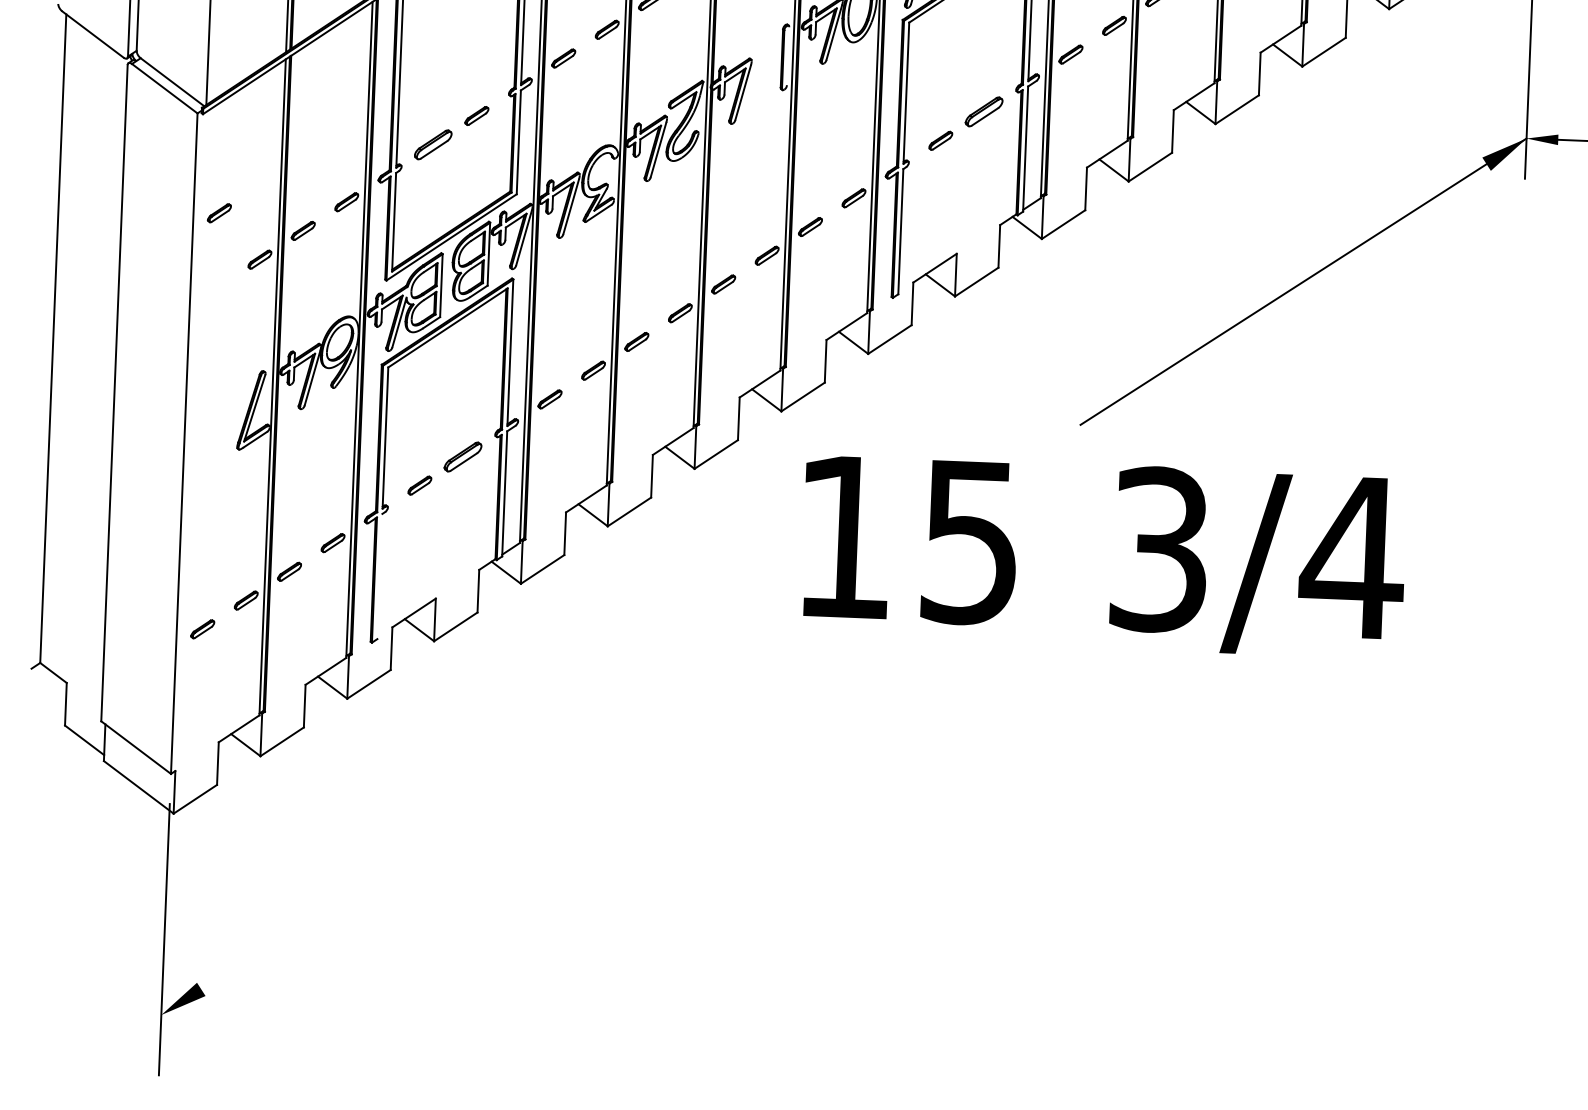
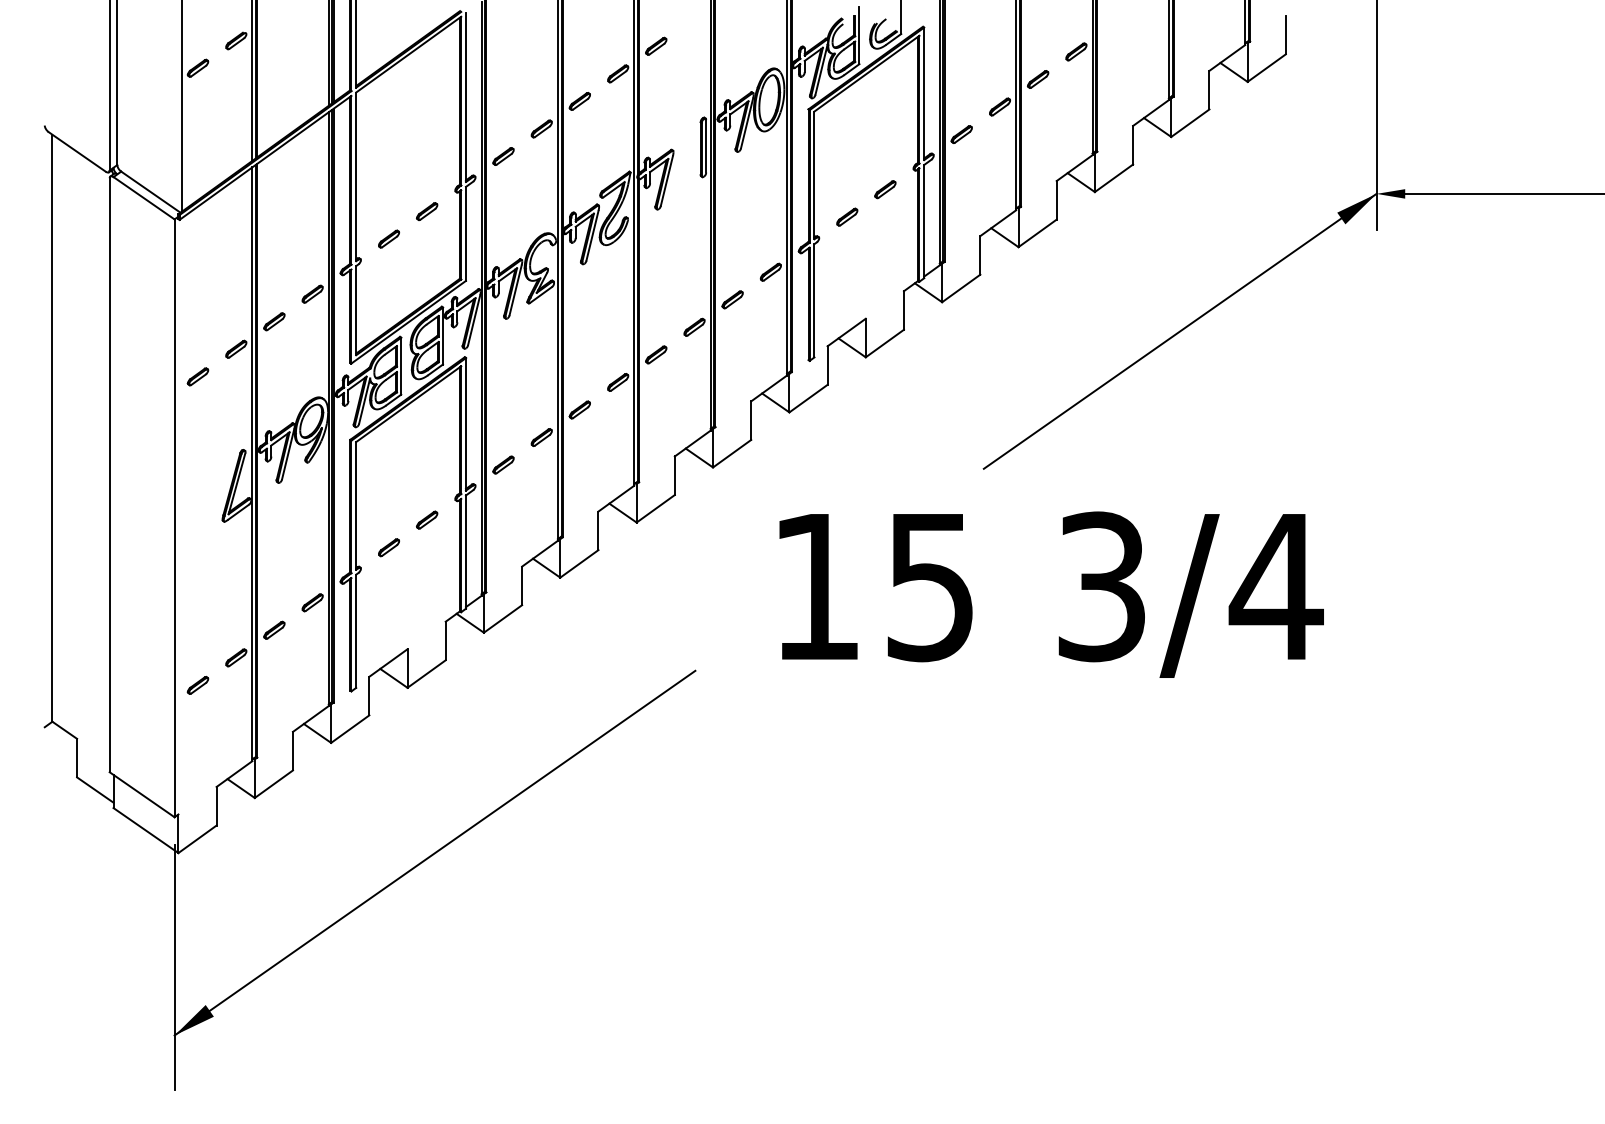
line: (788, 56) -> (706, 146), added
part: (984, 111) -> (885, 189), size x0.62
part: (434, 144) -> (389, 238), size x0.62
part: (218, 212) -> (197, 376), moved
part: (463, 456) -> (427, 519), size x0.62
text: (1103, 556) -> (1051, 594), moved
line: (380, 575) -> (356, 630), added
line: (456, 824) -> (434, 852), added

